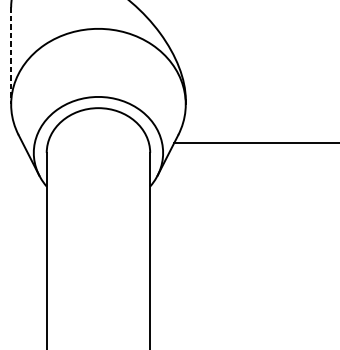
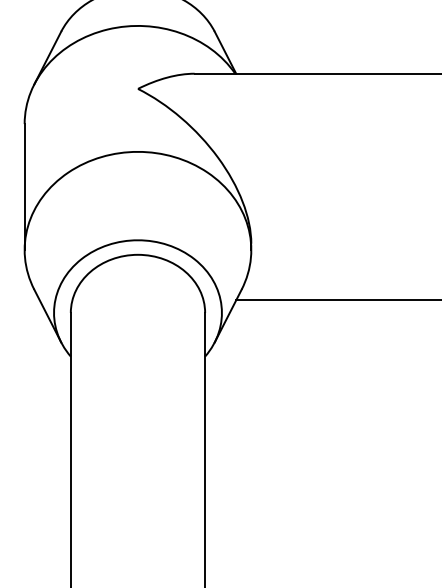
line: (11, 56) -> (24, 187), dashed -> solid

